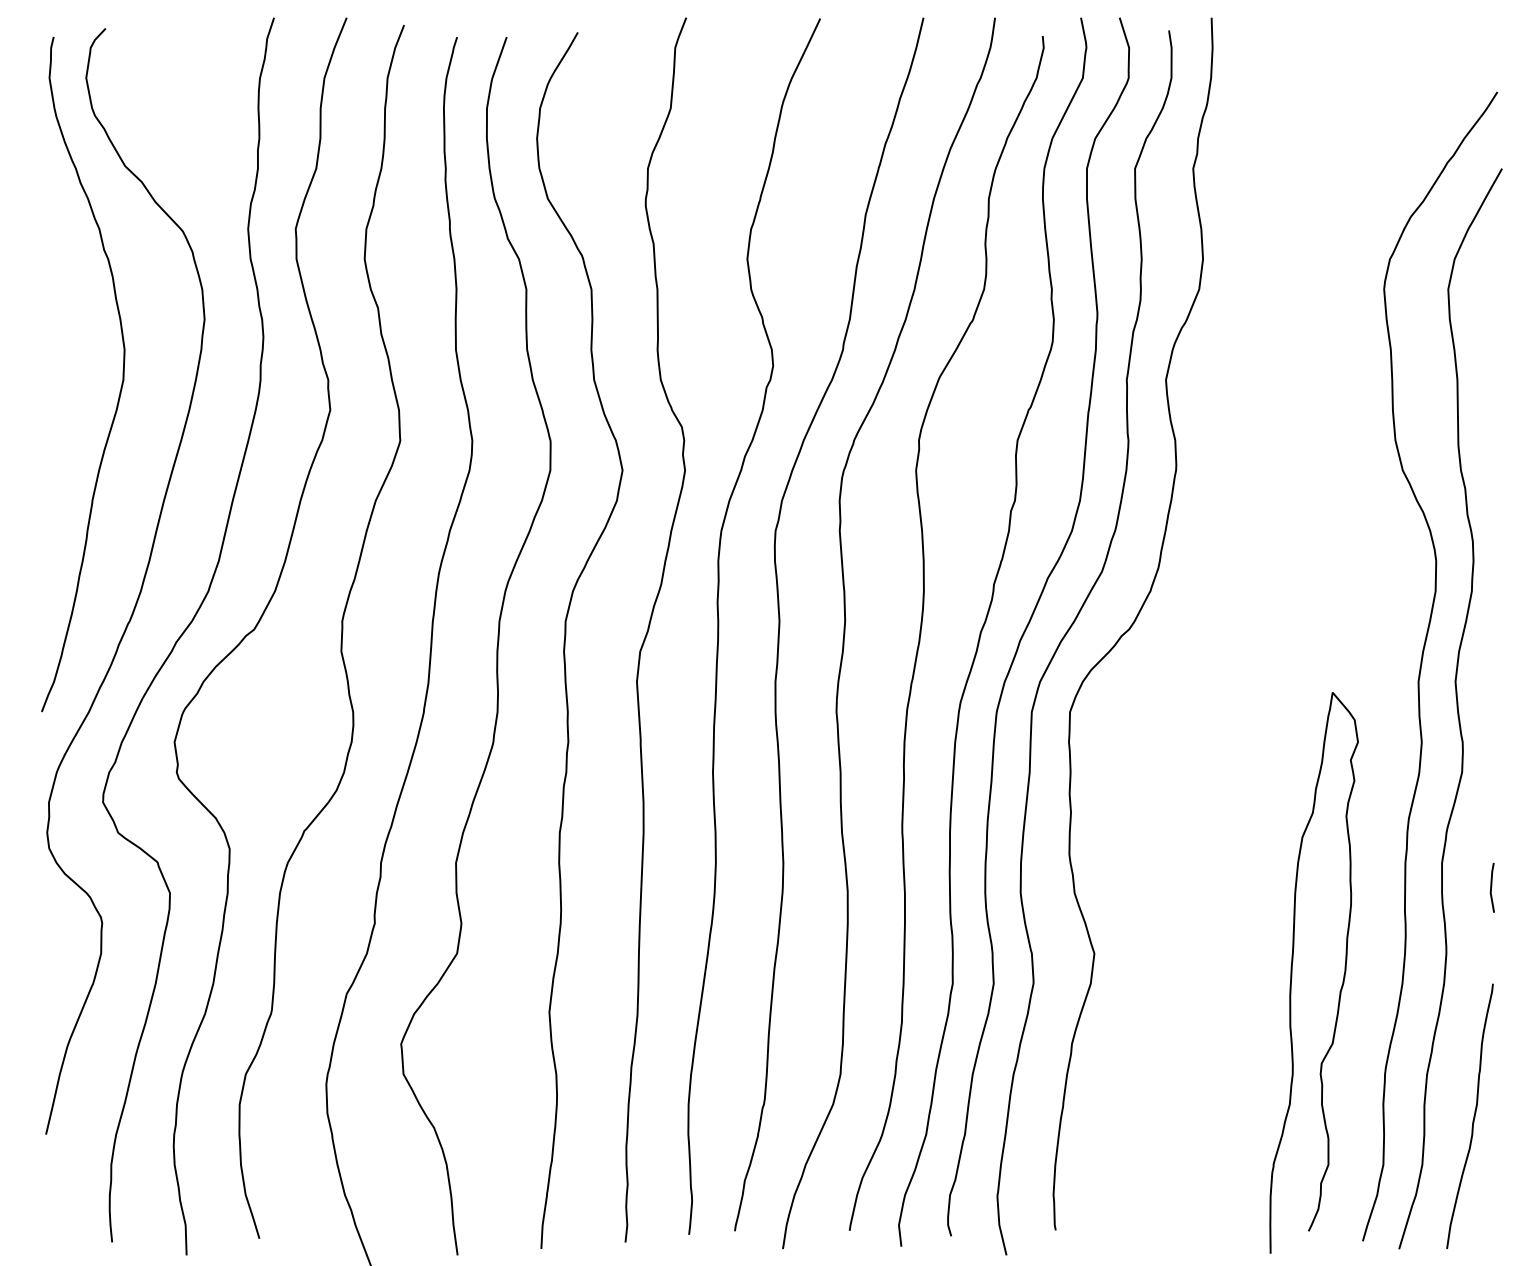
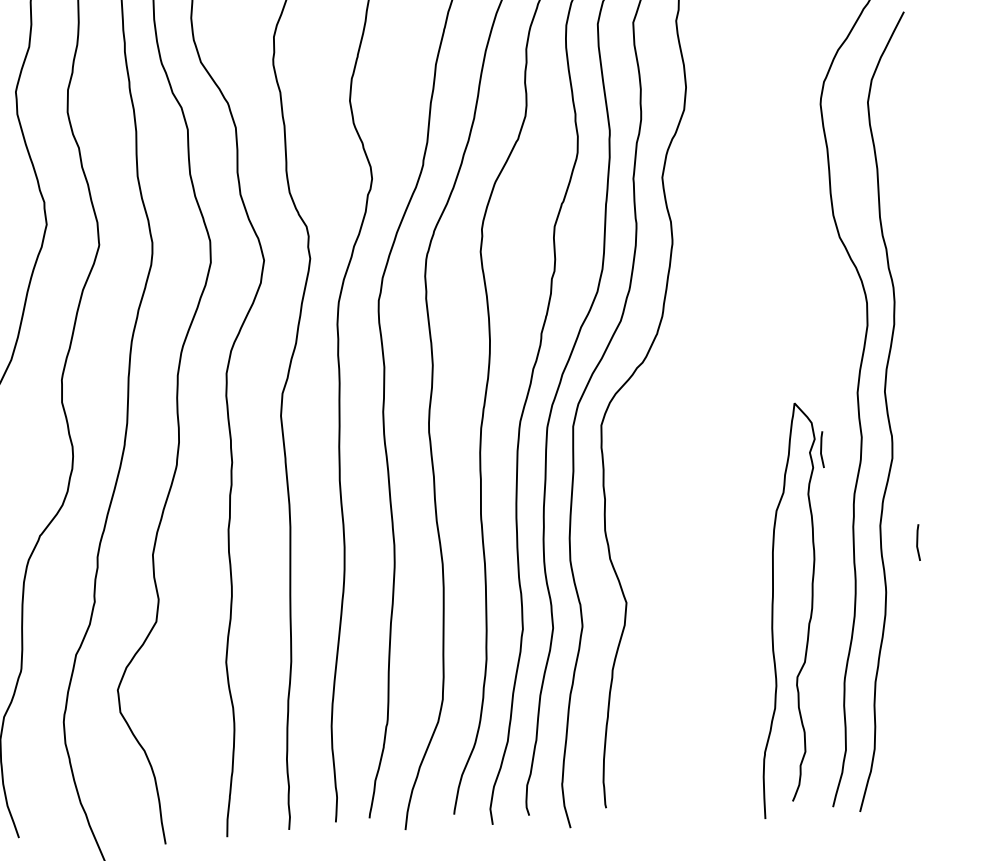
line: (1366, 756) -> (821, 449), added
curve: (1473, 1115) -> (910, 711), removed

